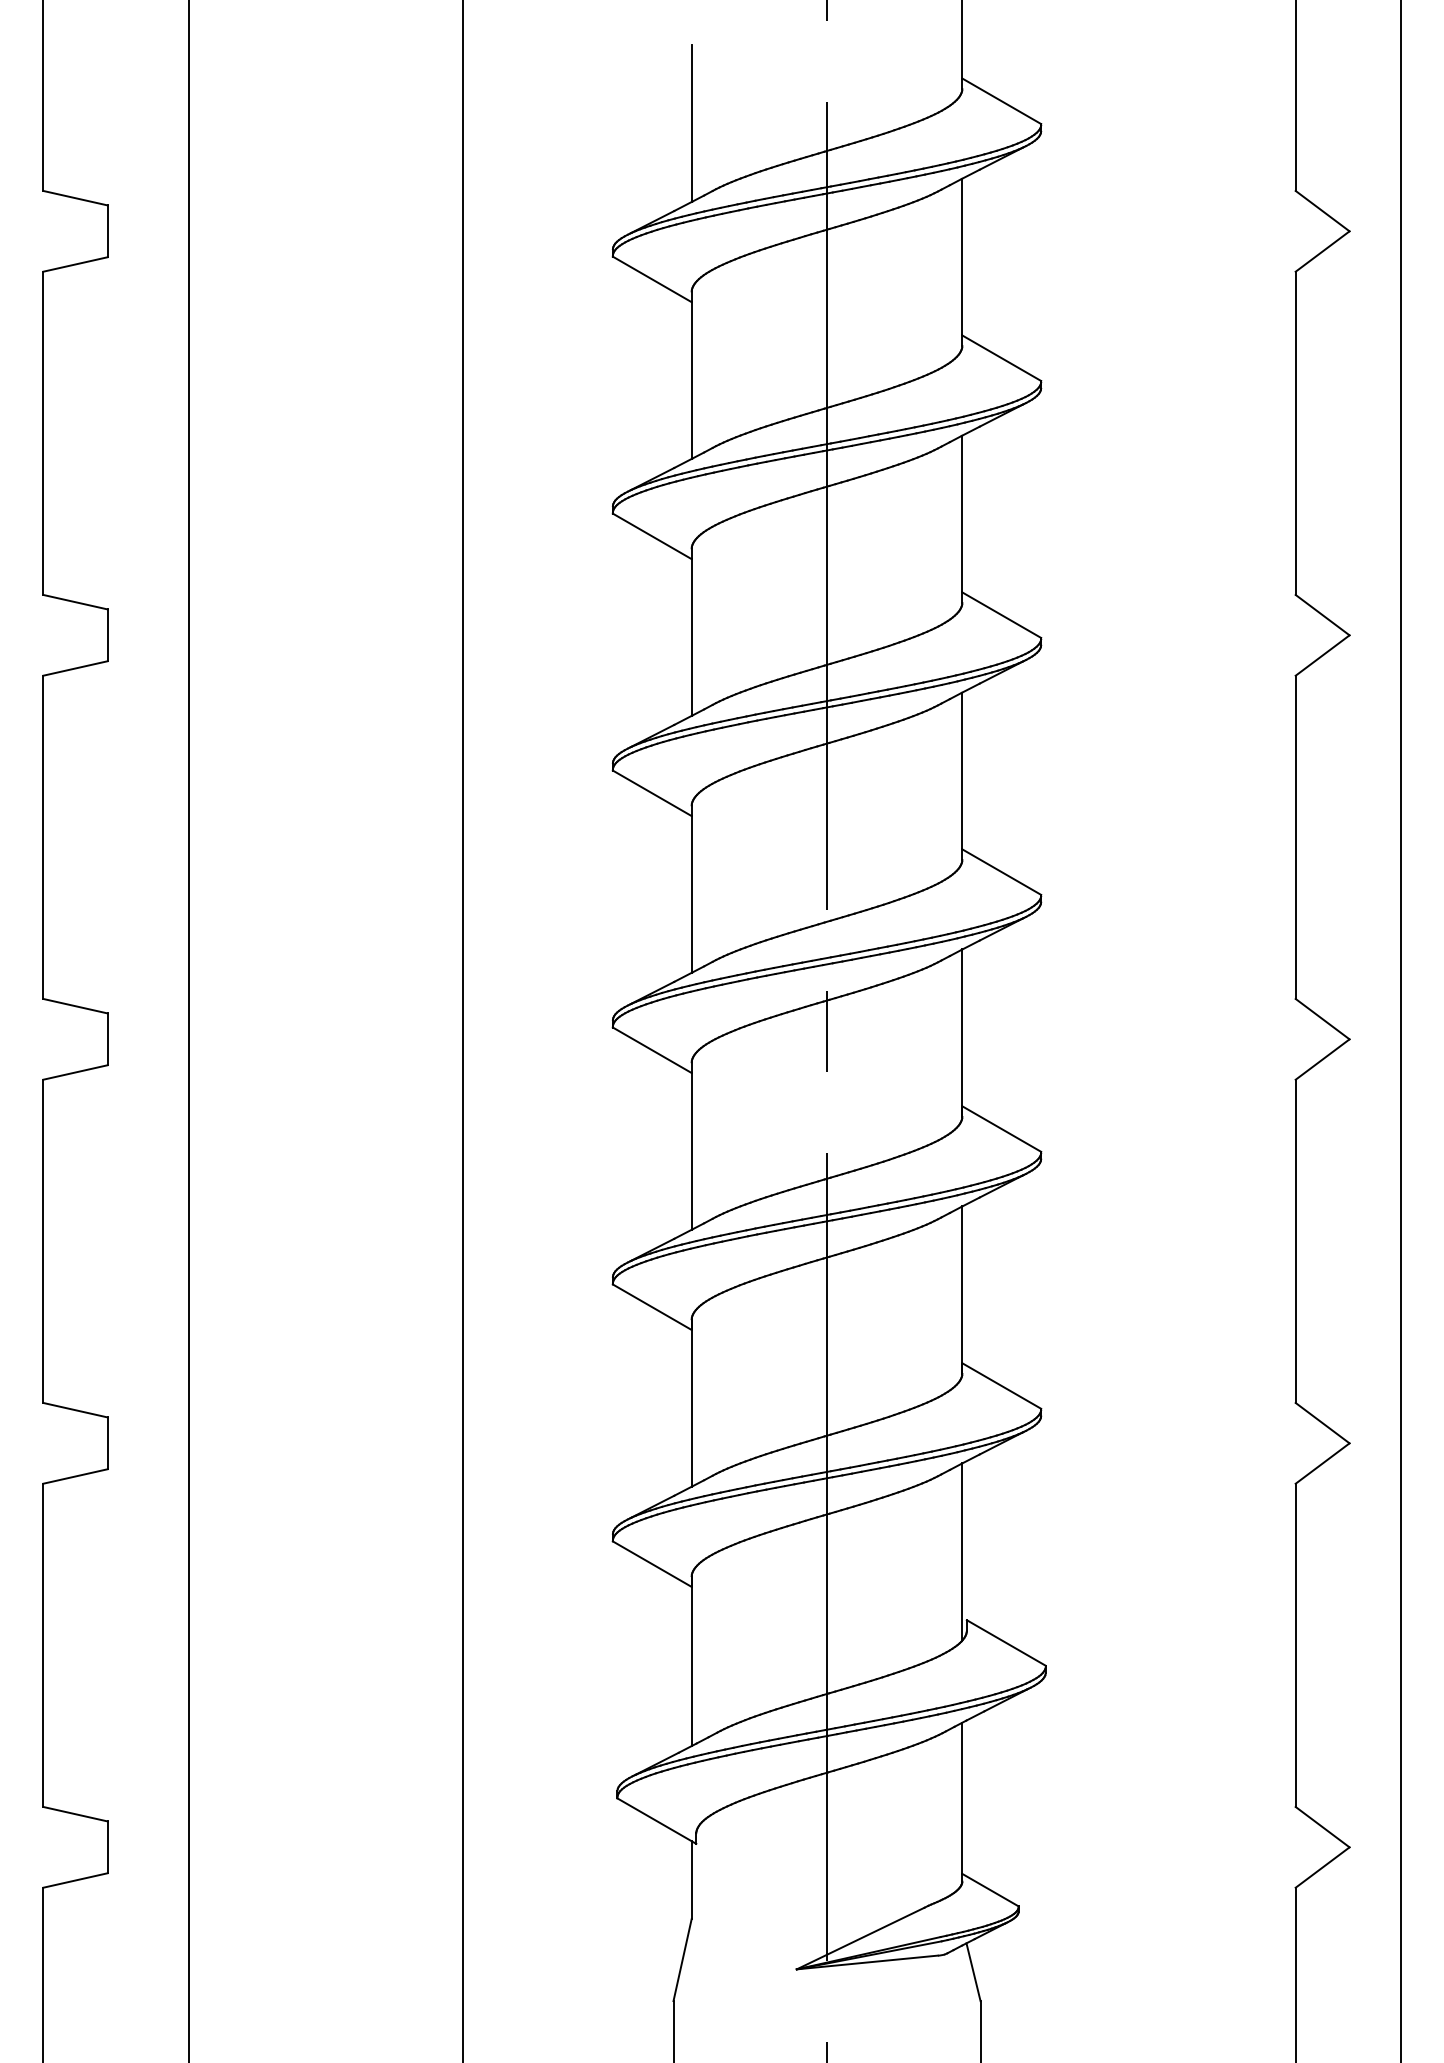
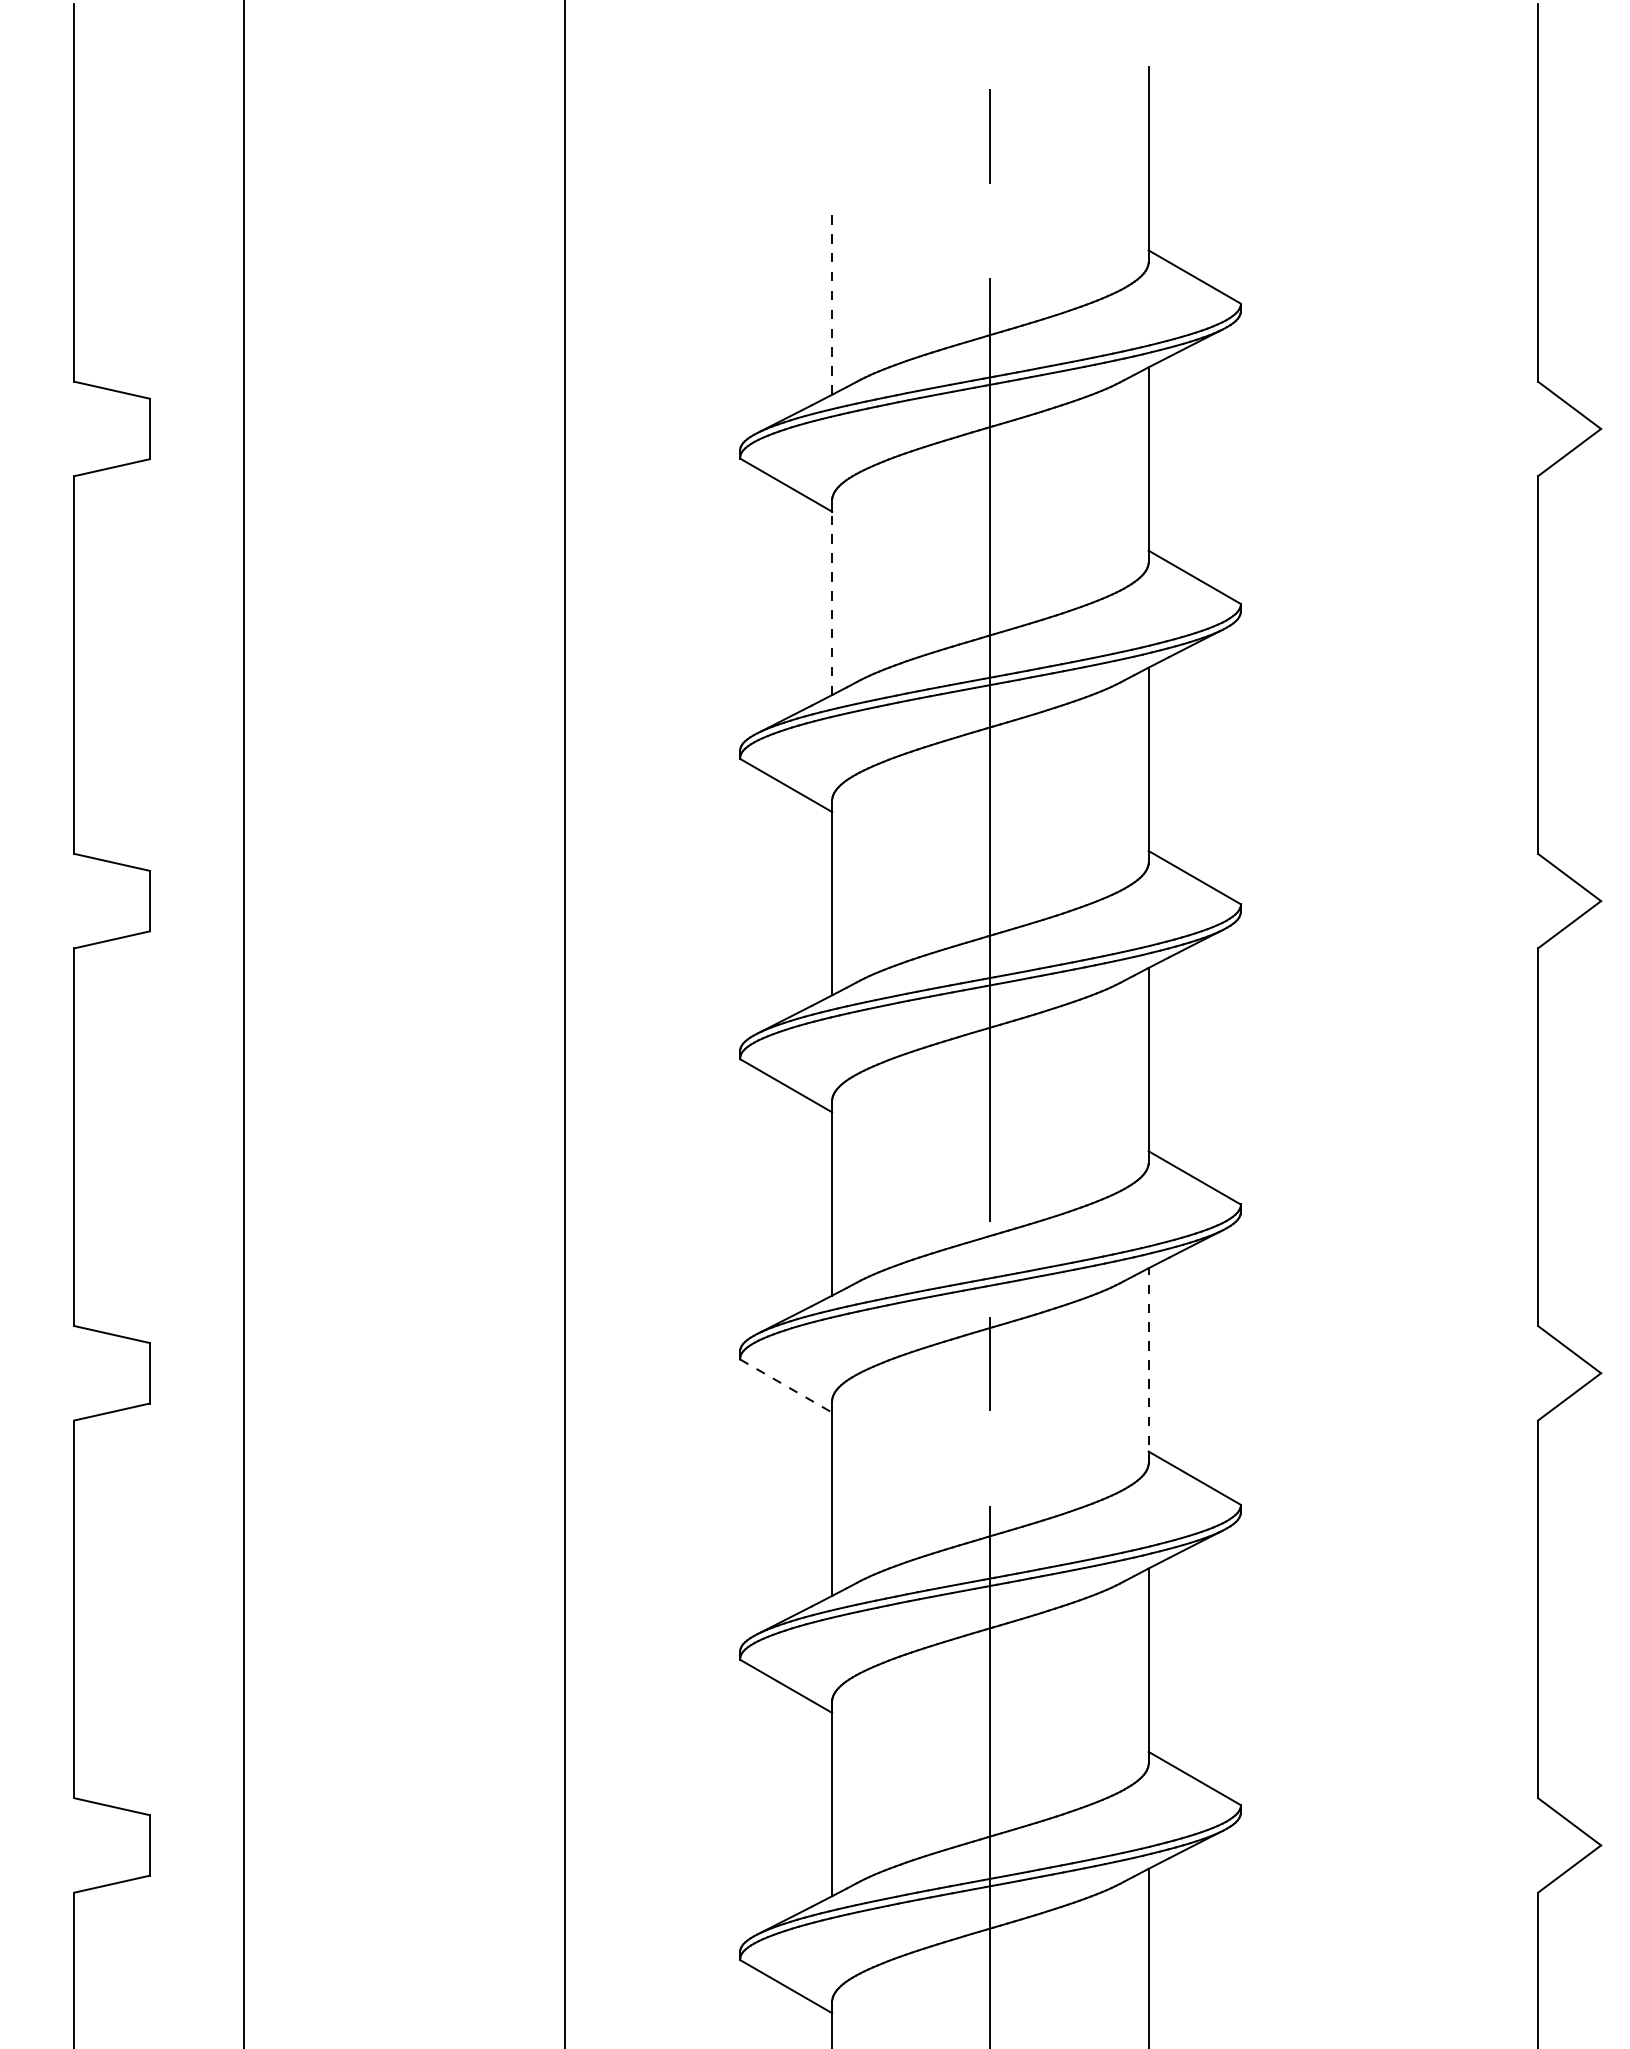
line: (691, 123) -> (832, 302), solid -> dashed
line: (691, 380) -> (832, 603), solid -> dashed
line: (962, 1033) -> (1148, 1366), solid -> dashed
line: (652, 1050) -> (786, 1386), solid -> dashed

